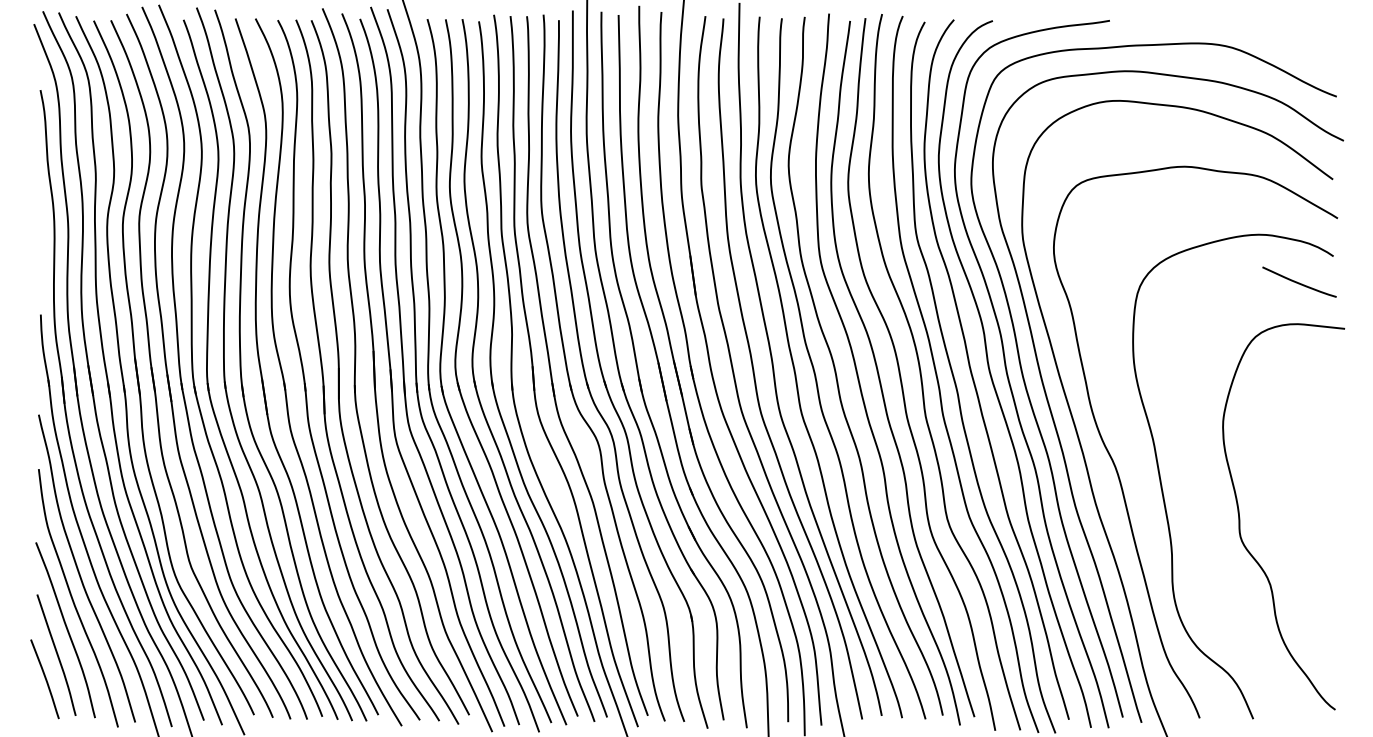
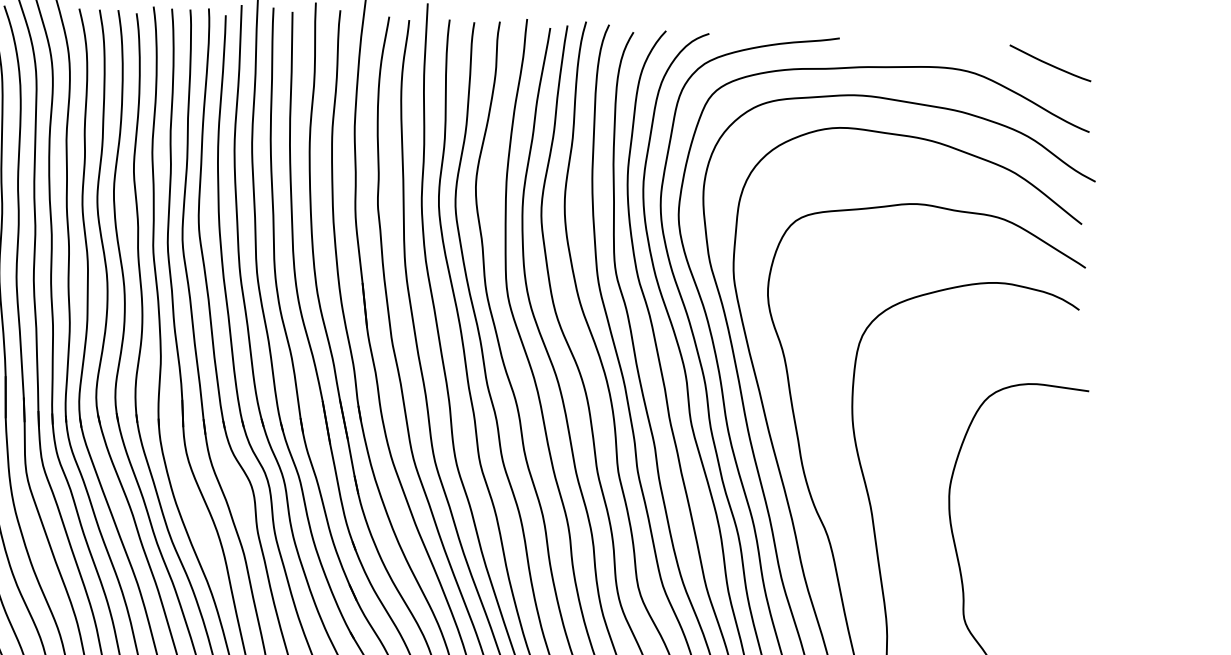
curve: (1299, 282) -> (1050, 63), moved

